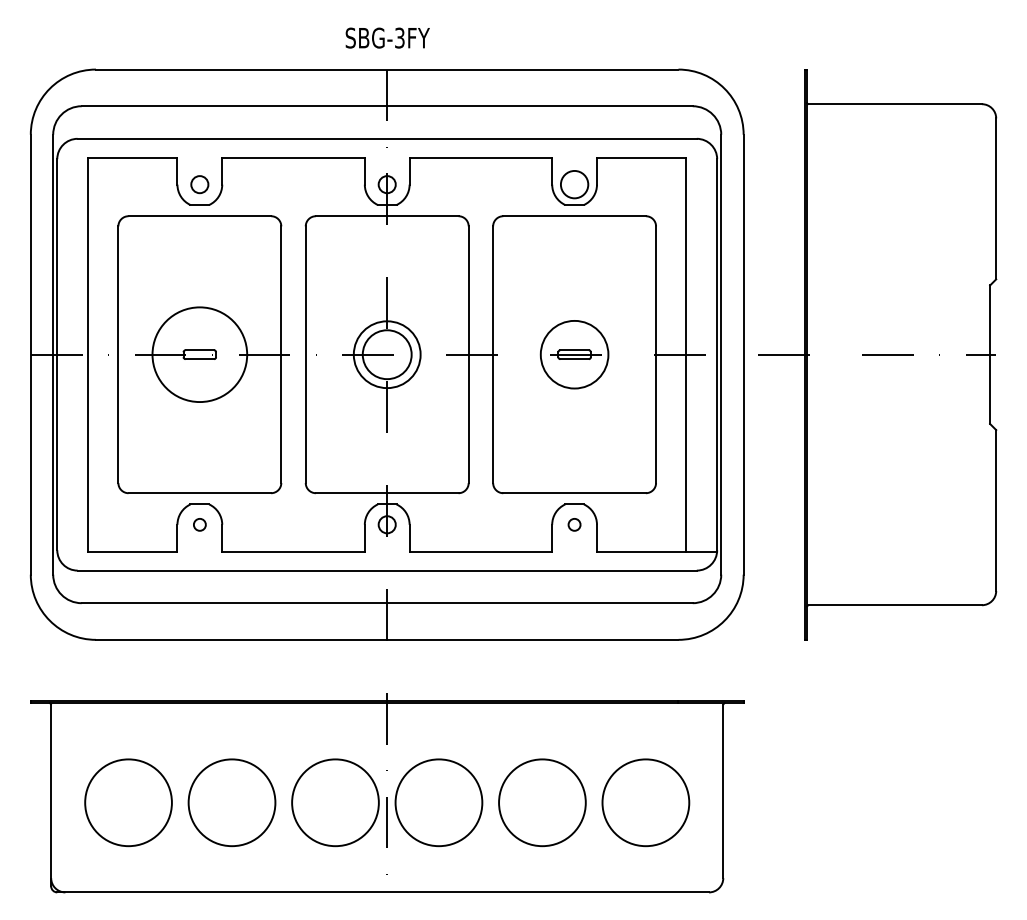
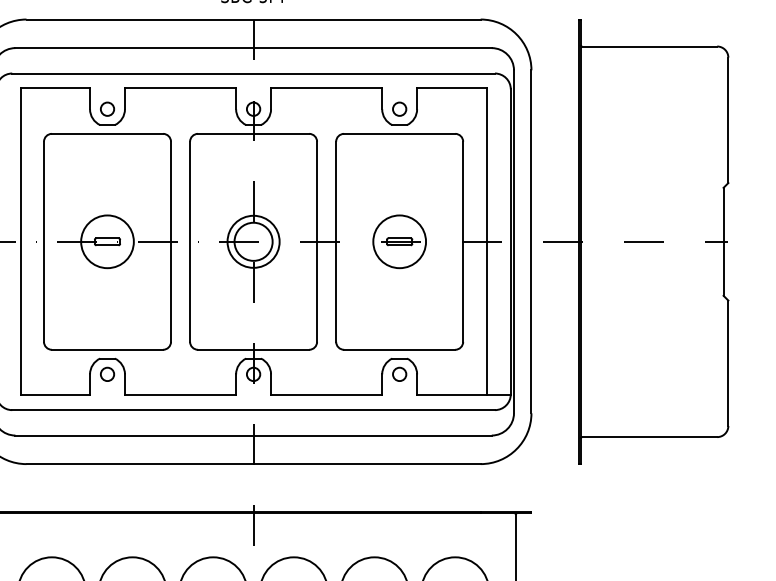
circle: (574, 184) -> (399, 109), size x0.62
circle: (199, 354) -> (107, 241), size x0.71
circle: (199, 524) -> (107, 374), size x1.43
circle: (574, 524) -> (399, 374), size x1.43

